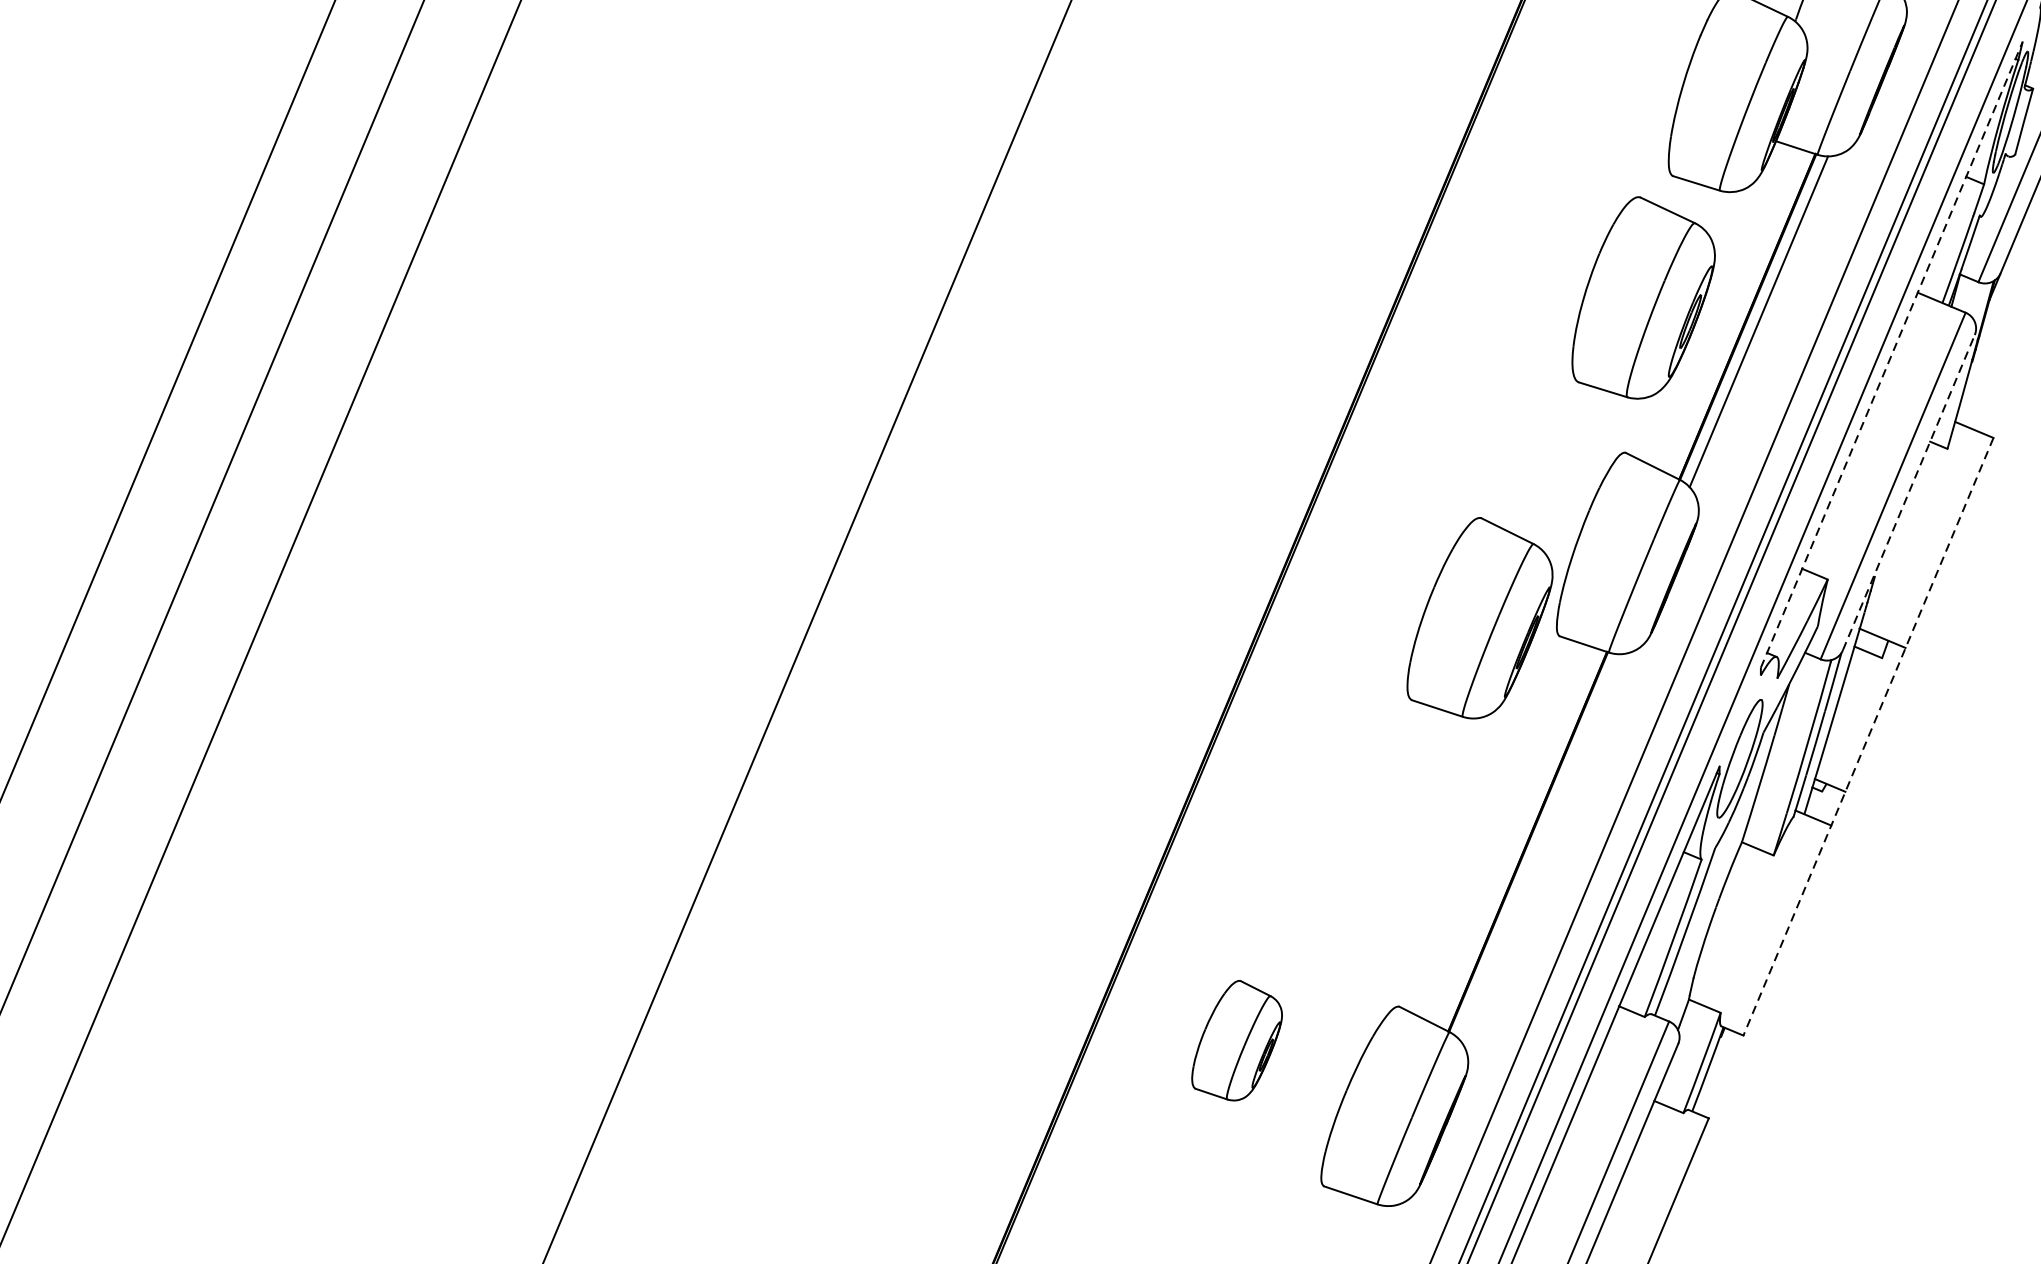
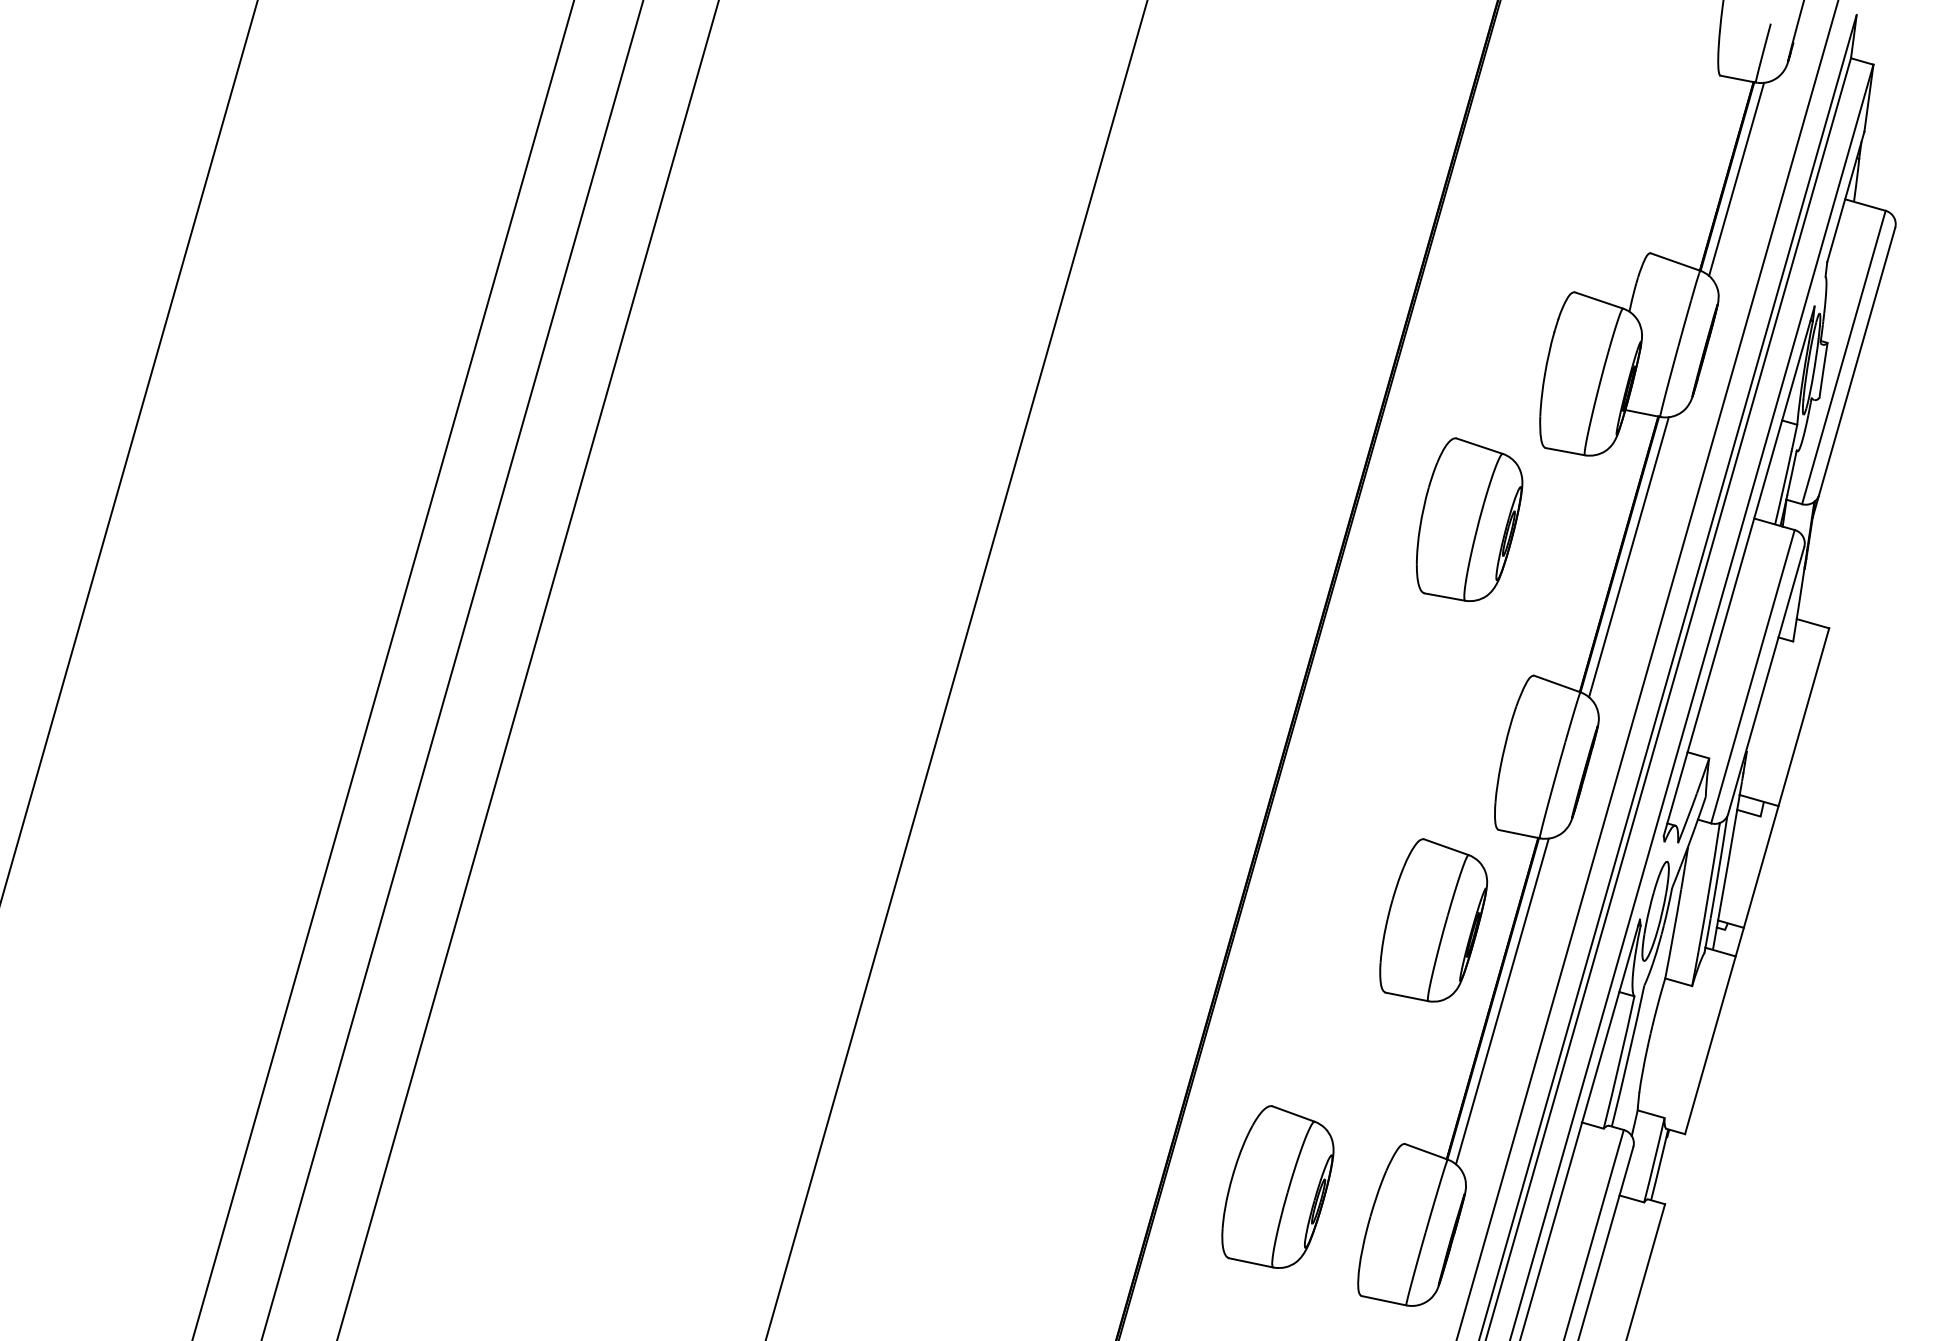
part: (1644, 298) -> (1469, 519), moved
line: (1892, 354) -> (1739, 570), dashed -> solid
line: (1909, 492) -> (1766, 680), dashed -> solid
part: (1481, 618) -> (1433, 920), moved
line: (1868, 737) -> (1757, 881), dashed -> solid
line: (1539, 846) -> (1502, 1001), added
part: (1237, 1040) -> (1277, 1186), size x1.67

